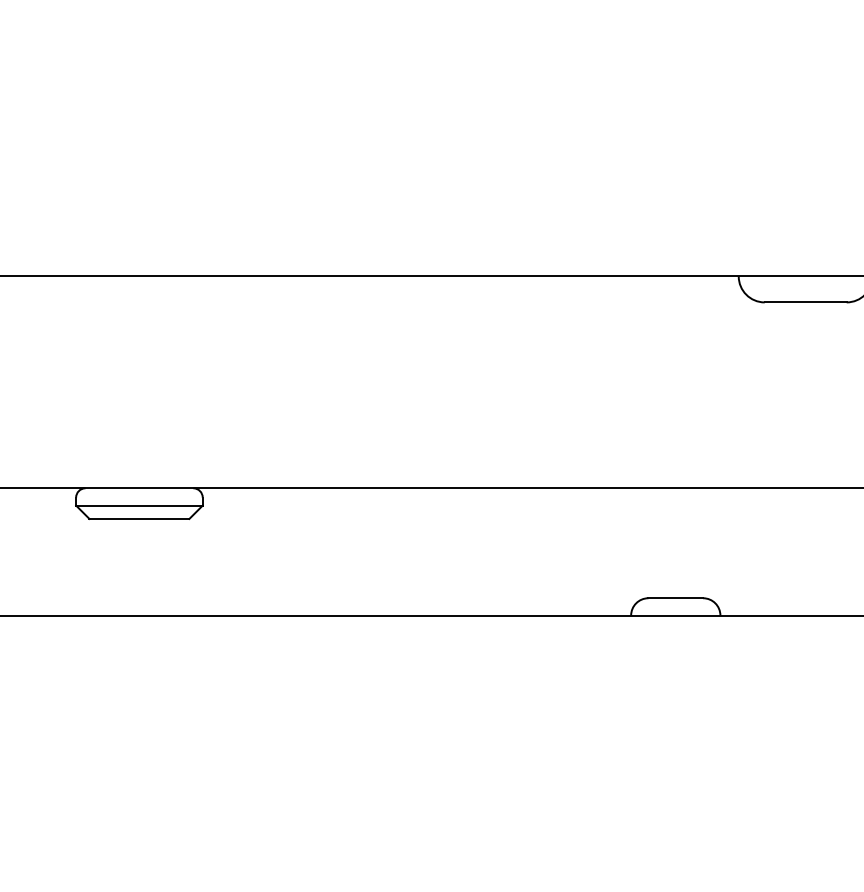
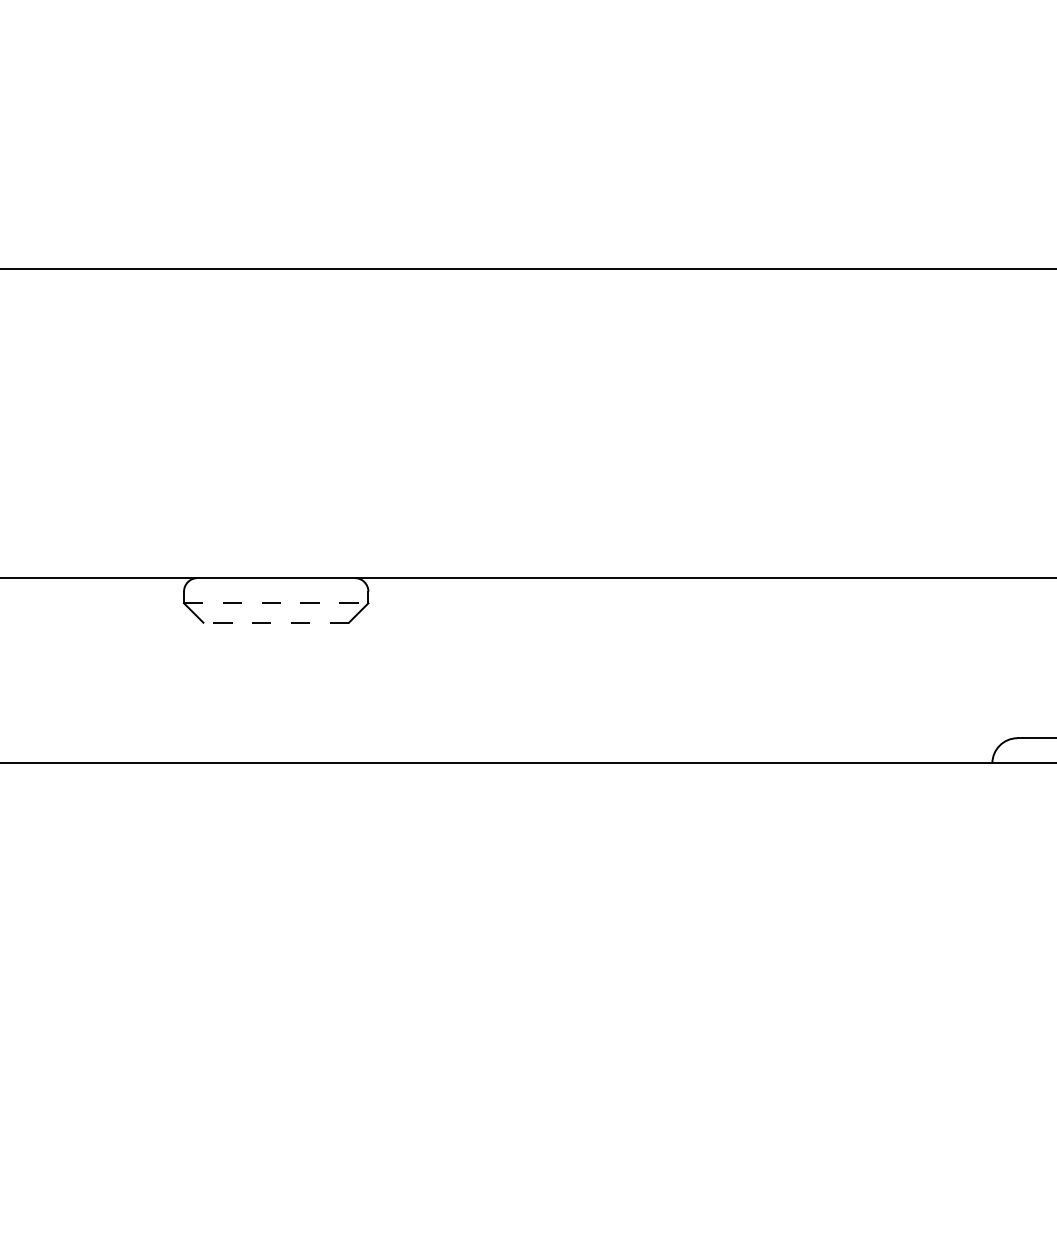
line: (139, 505) -> (276, 603), solid -> dashed
line: (139, 518) -> (276, 622), solid -> dashed

